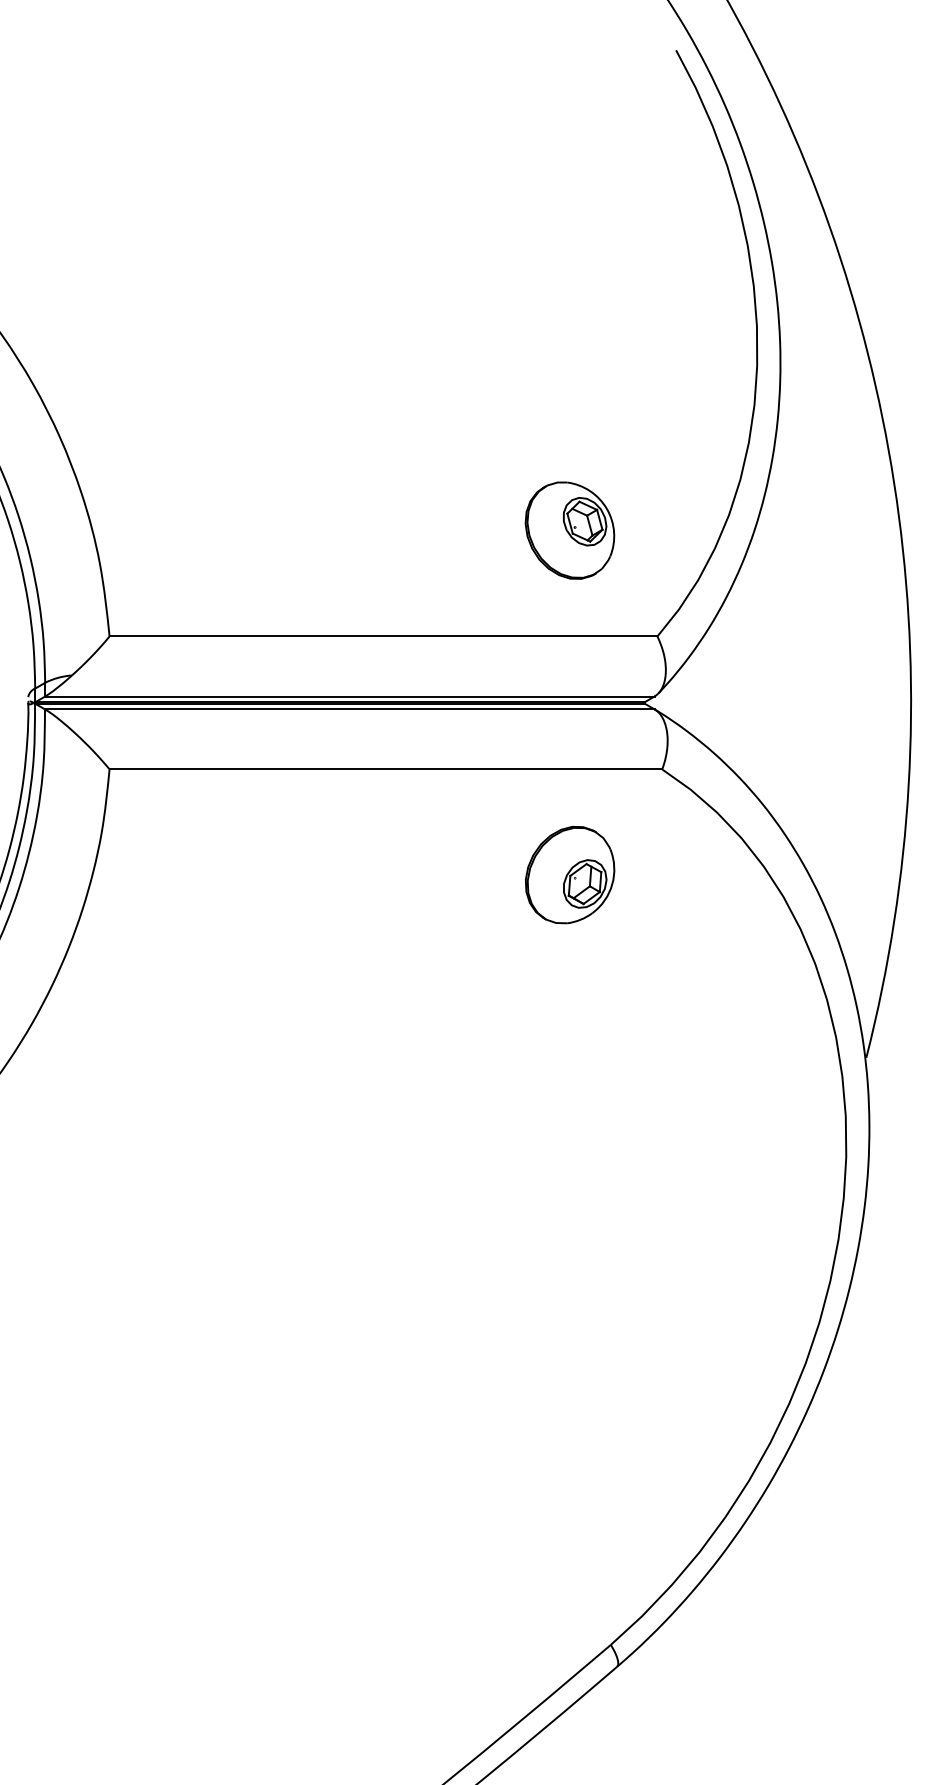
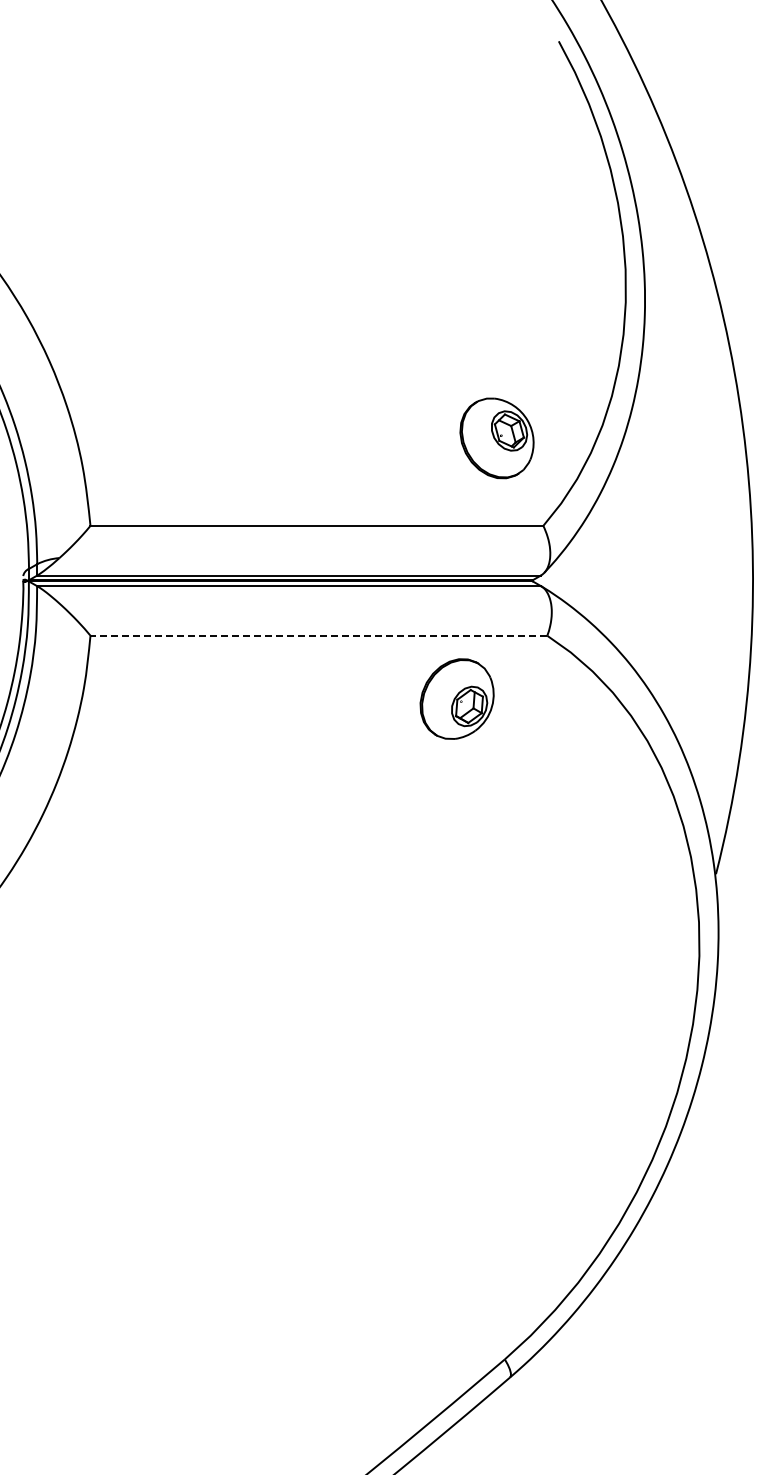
part: (569, 530) -> (496, 438), moved
line: (385, 769) -> (318, 635), solid -> dashed
part: (569, 874) -> (456, 698), moved

